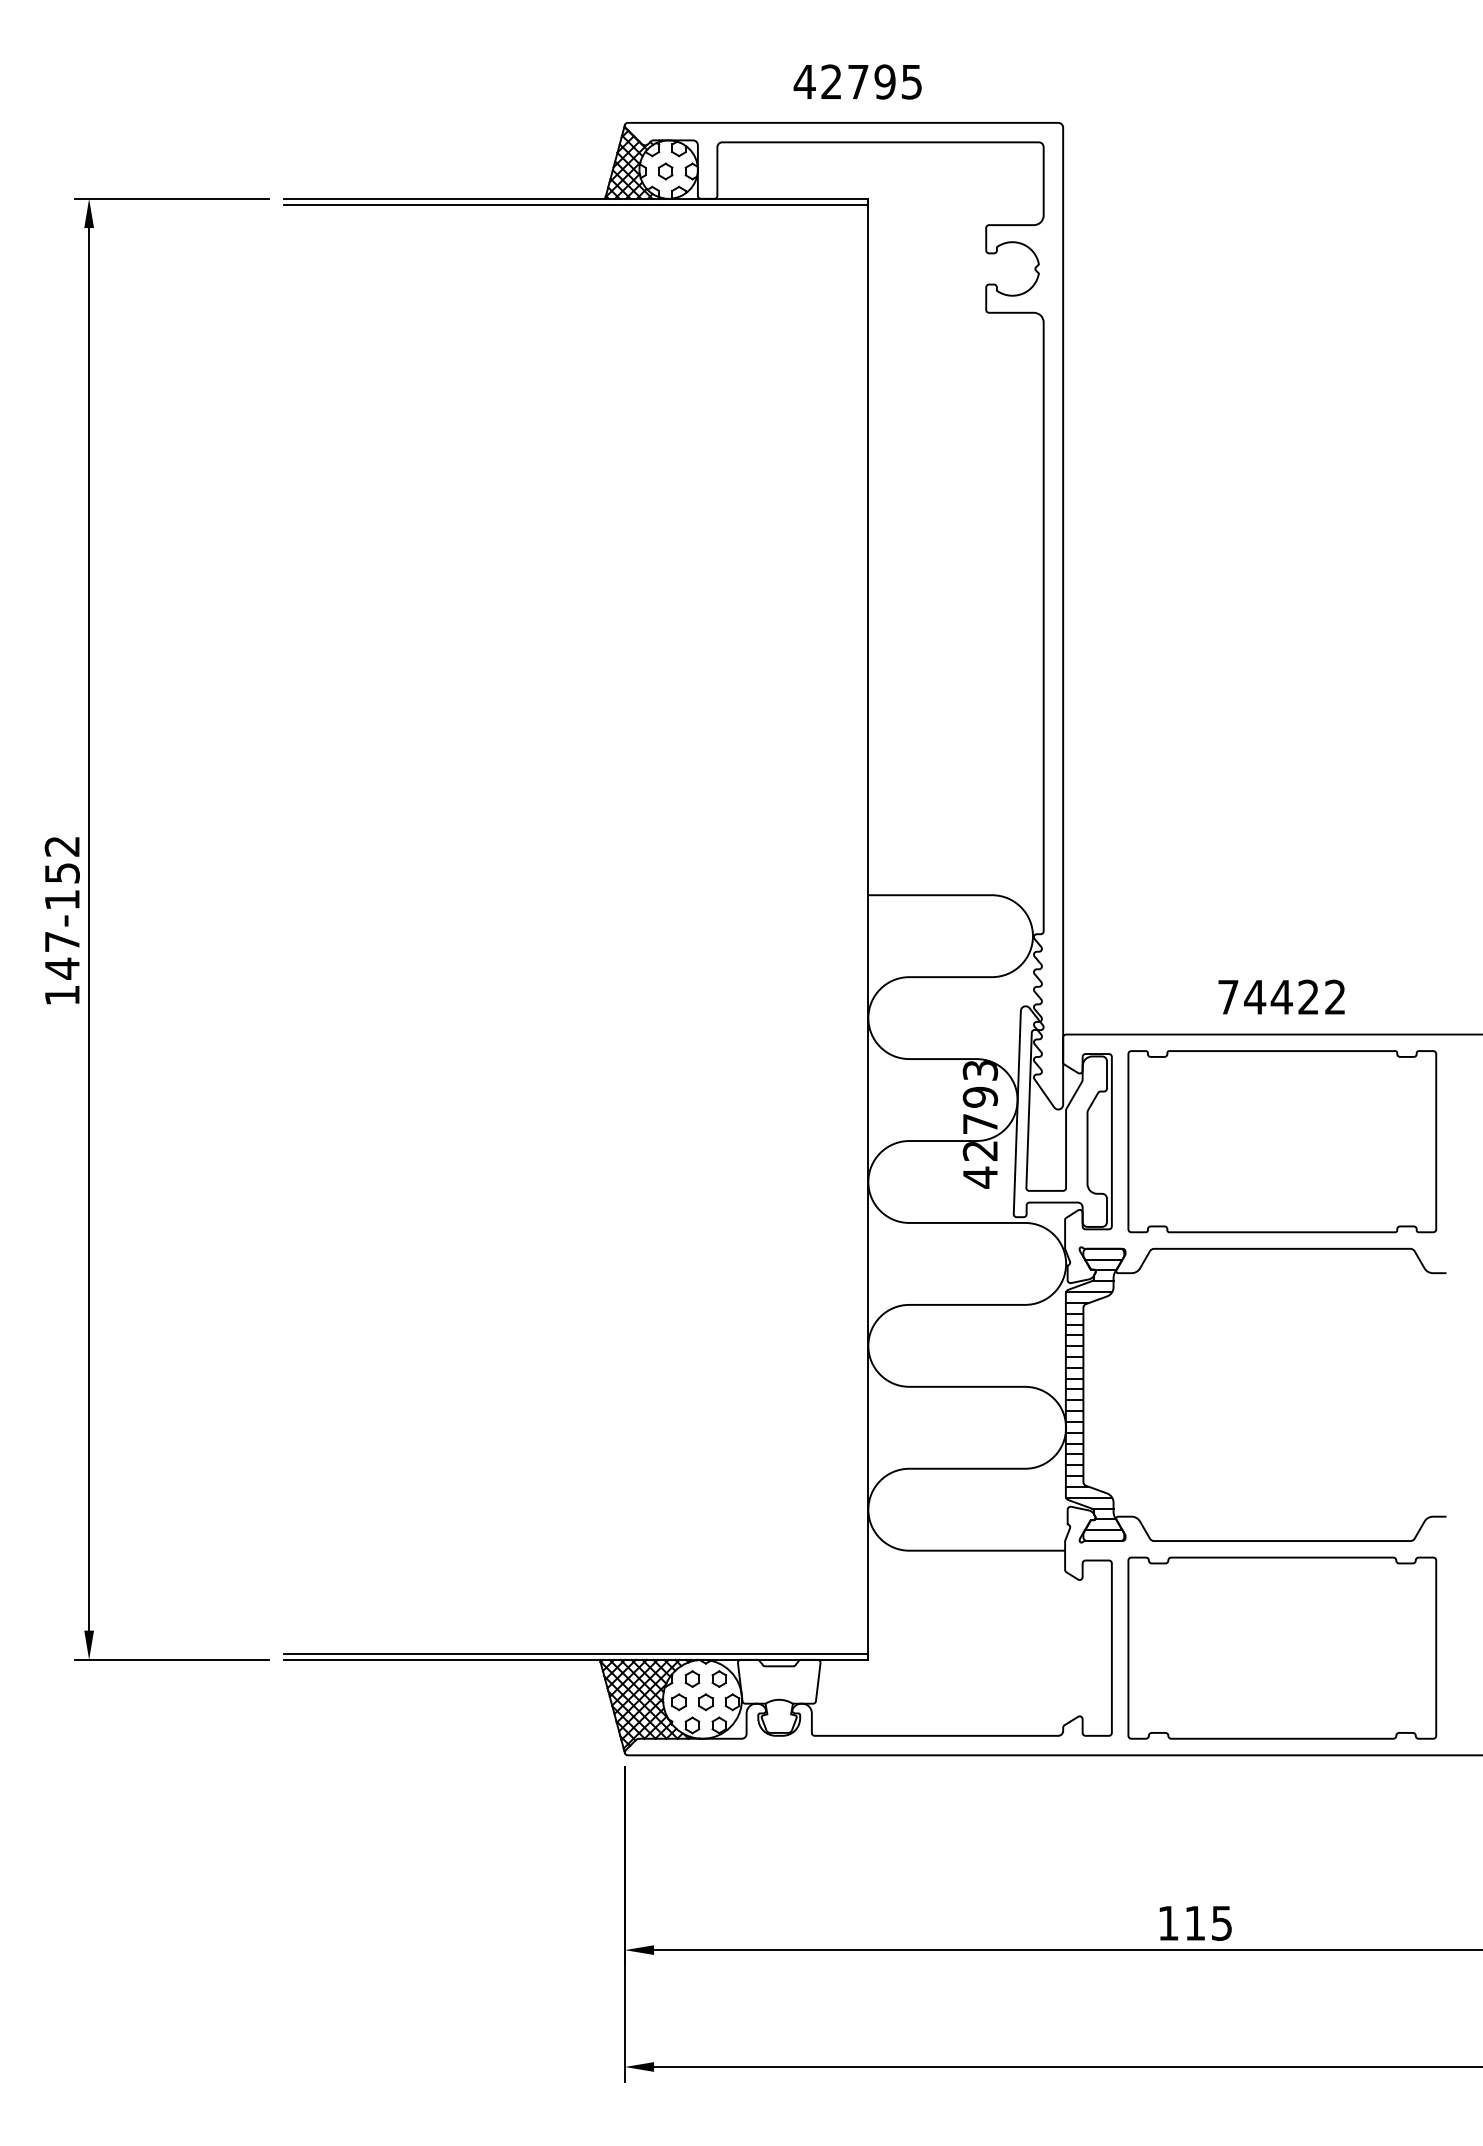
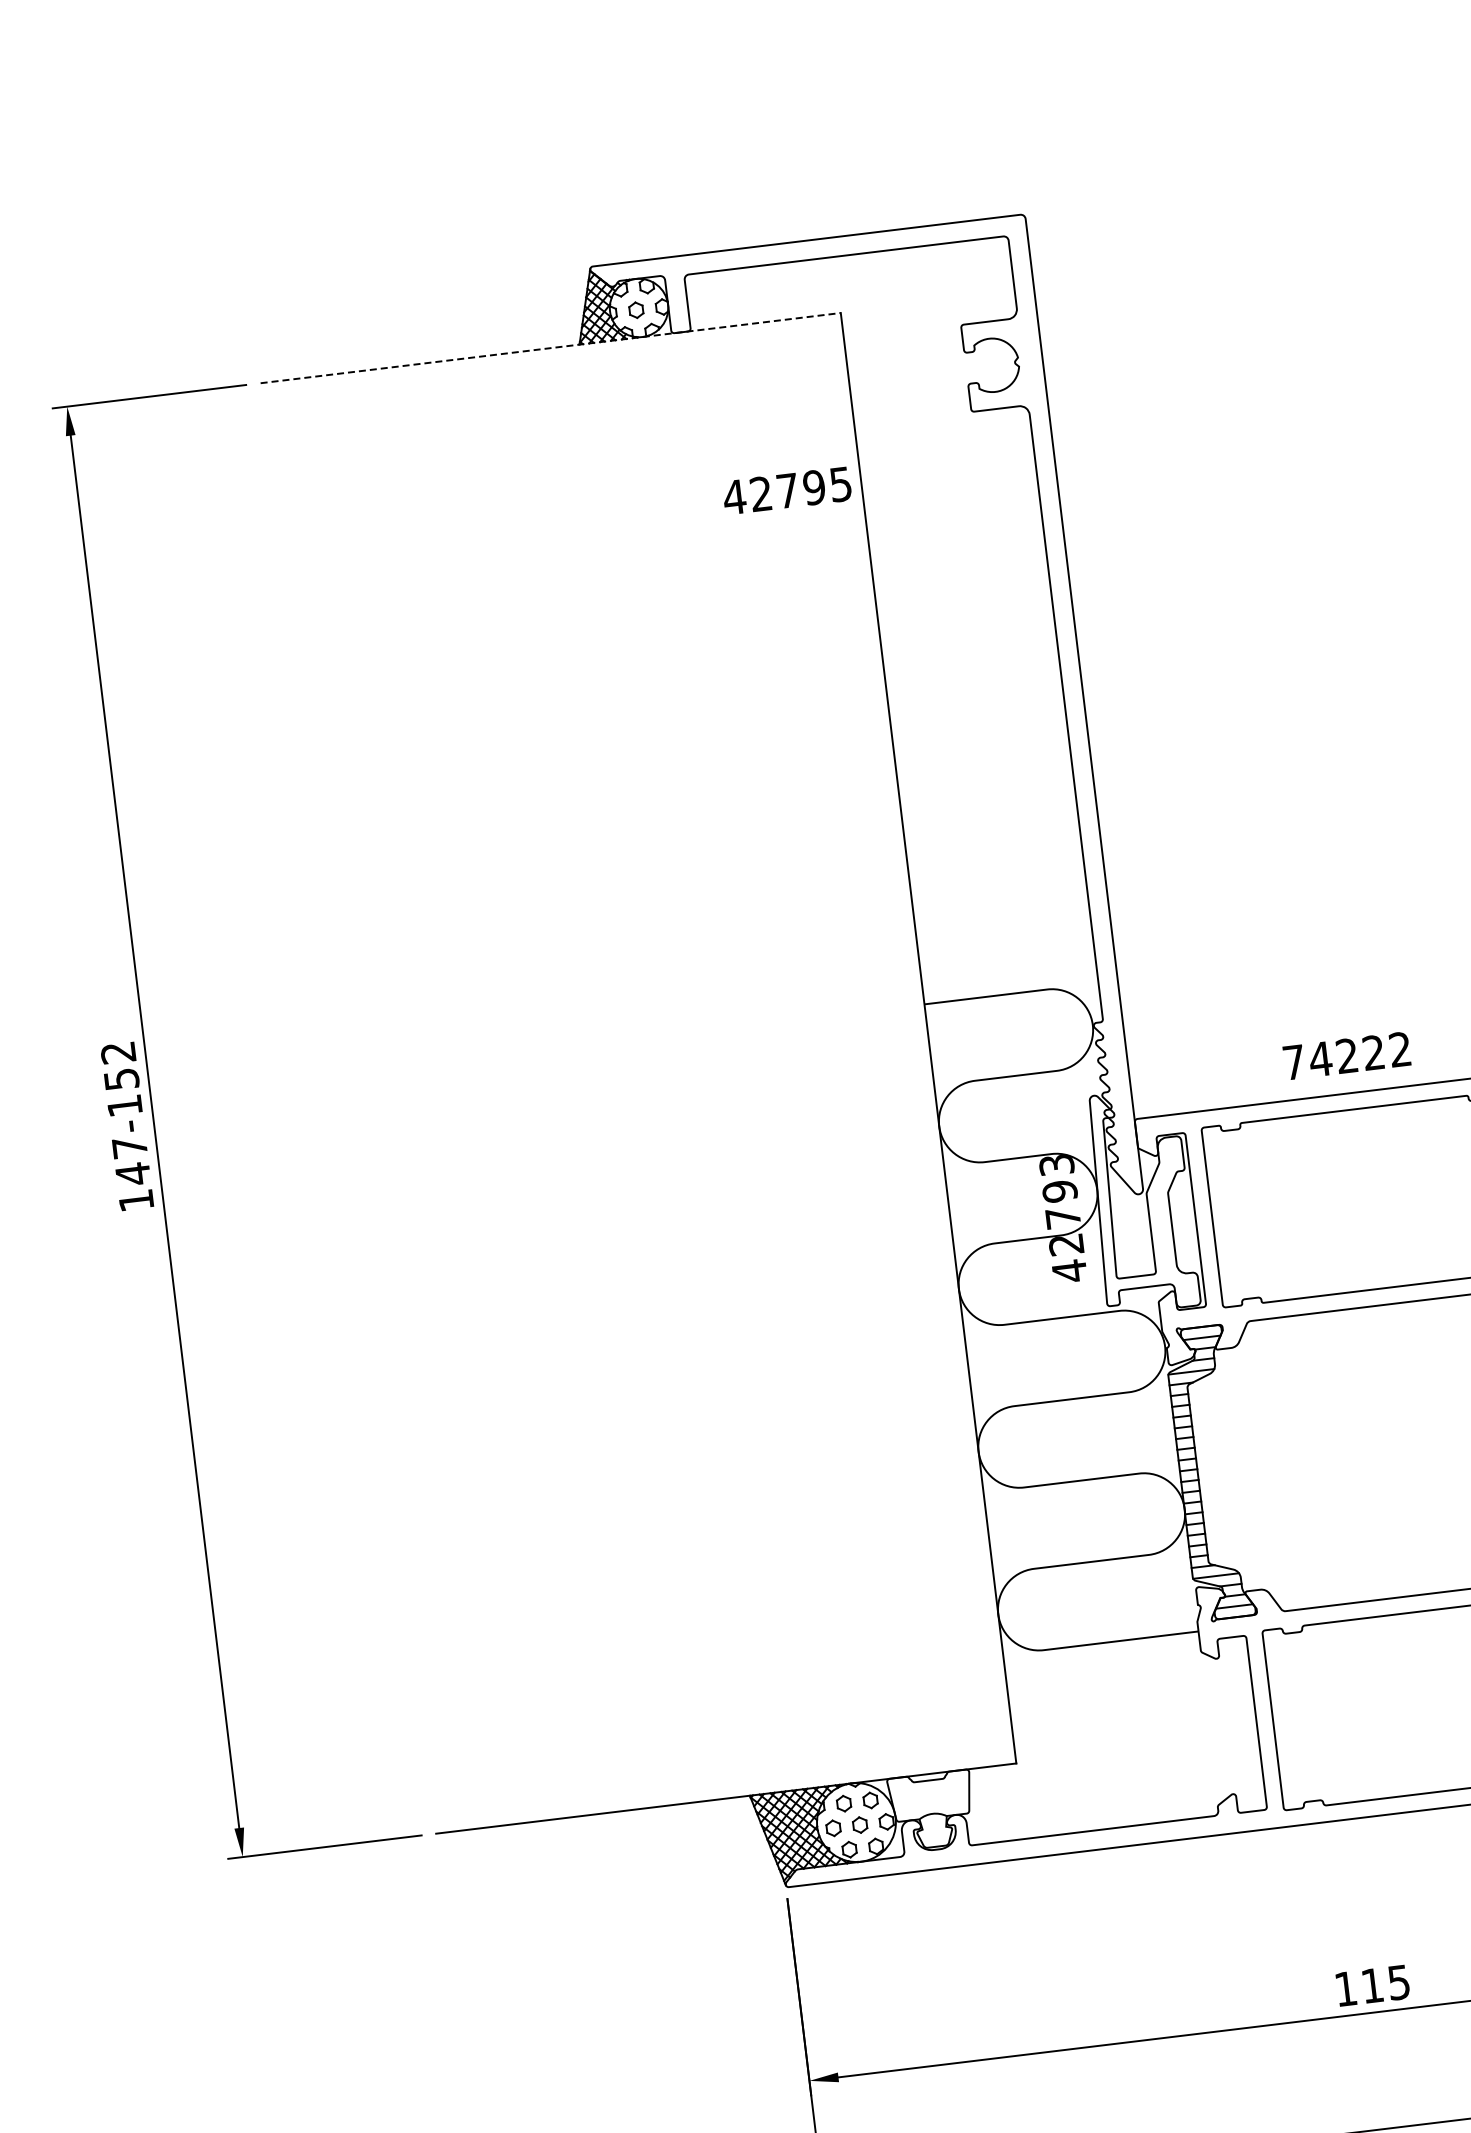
text: (857, 81) -> (786, 490), moved
line: (576, 198) -> (551, 347), solid -> dashed
line: (575, 204) -> (550, 353), removed
text: (1281, 996) -> (1346, 1055), 74422 -> 74222
line: (575, 1654) -> (724, 1793), removed

